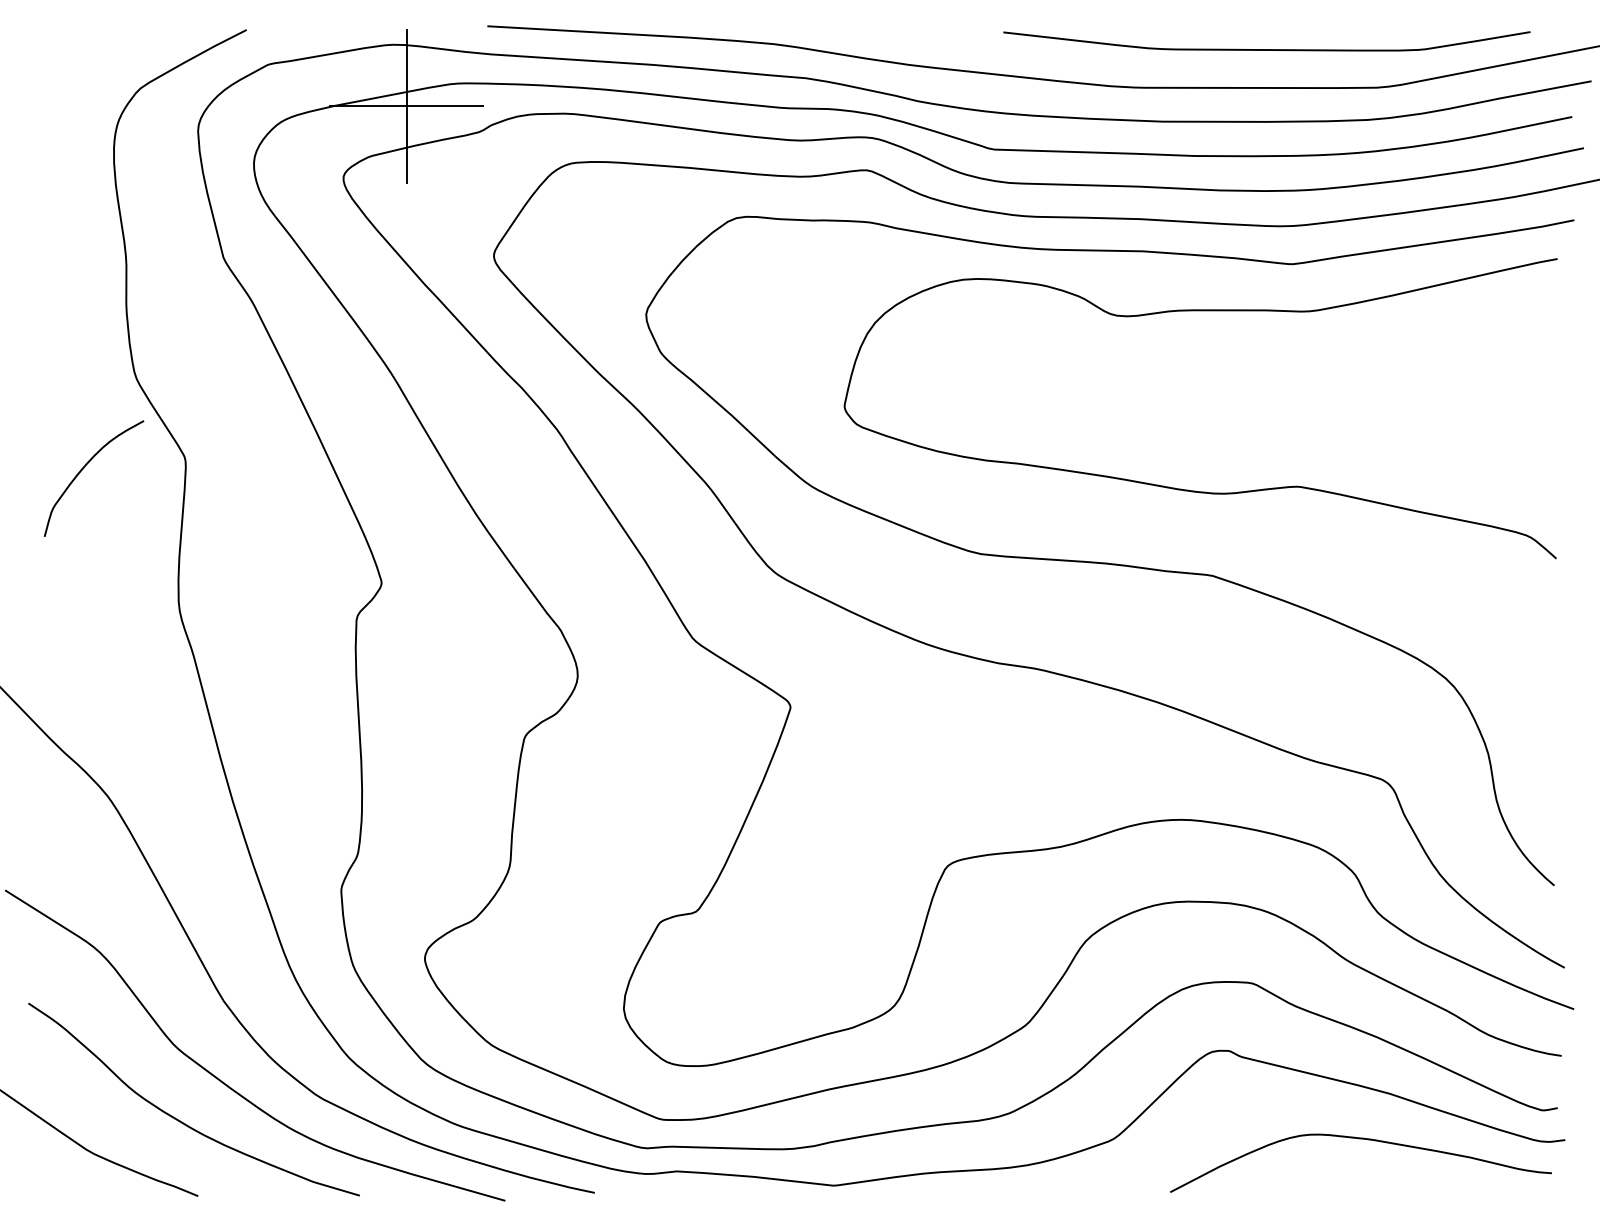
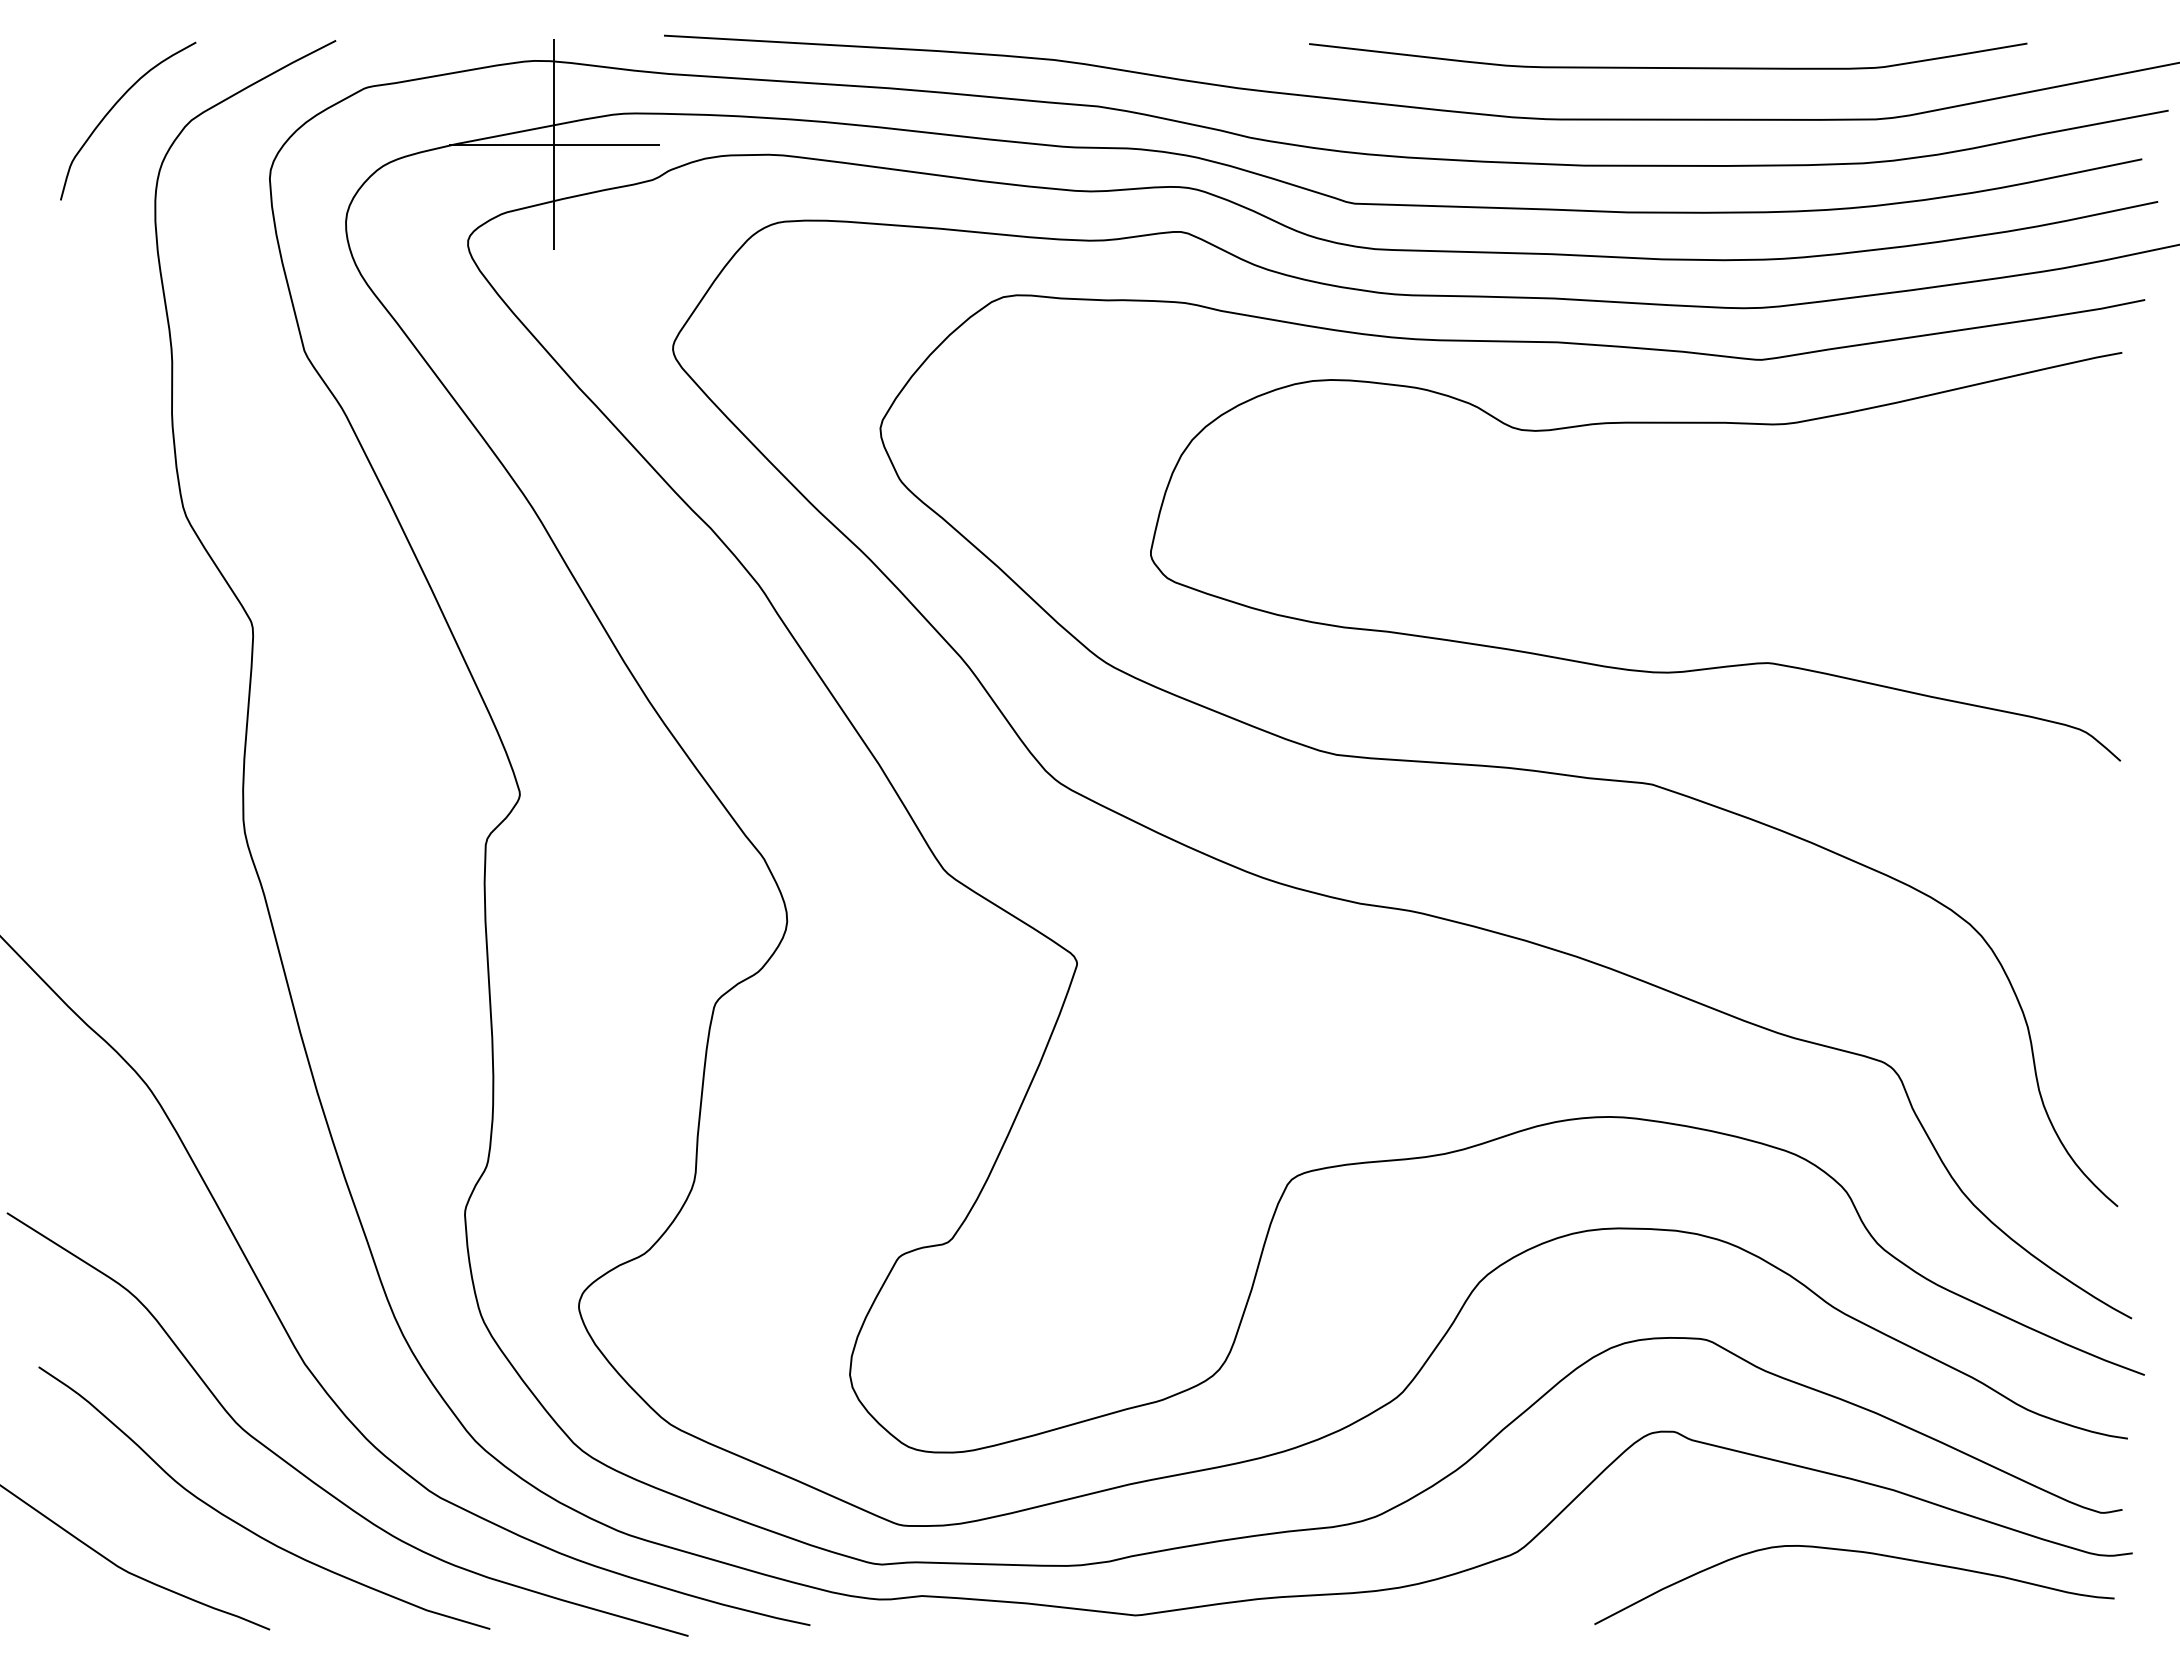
curve: (1267, 49) -> (1668, 67), moved
curve: (83, 469) -> (113, 108), moved

